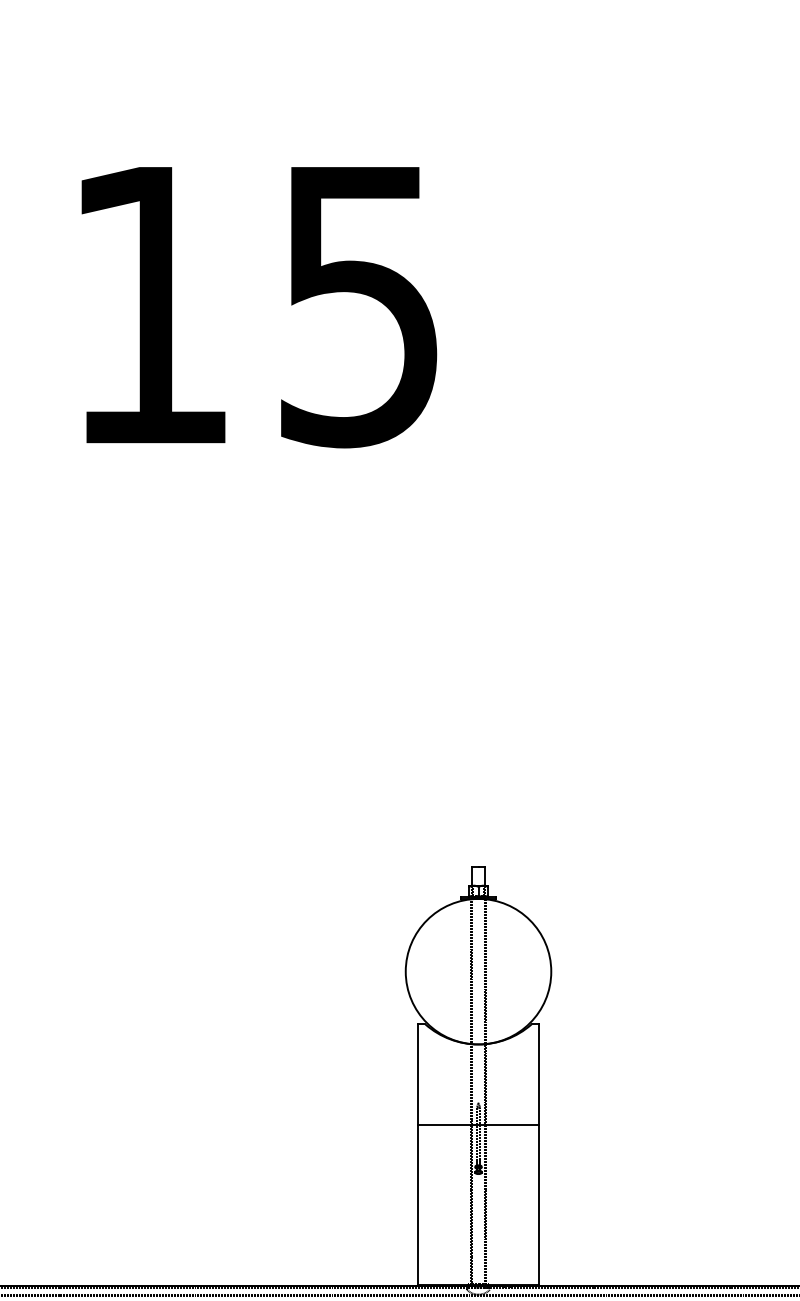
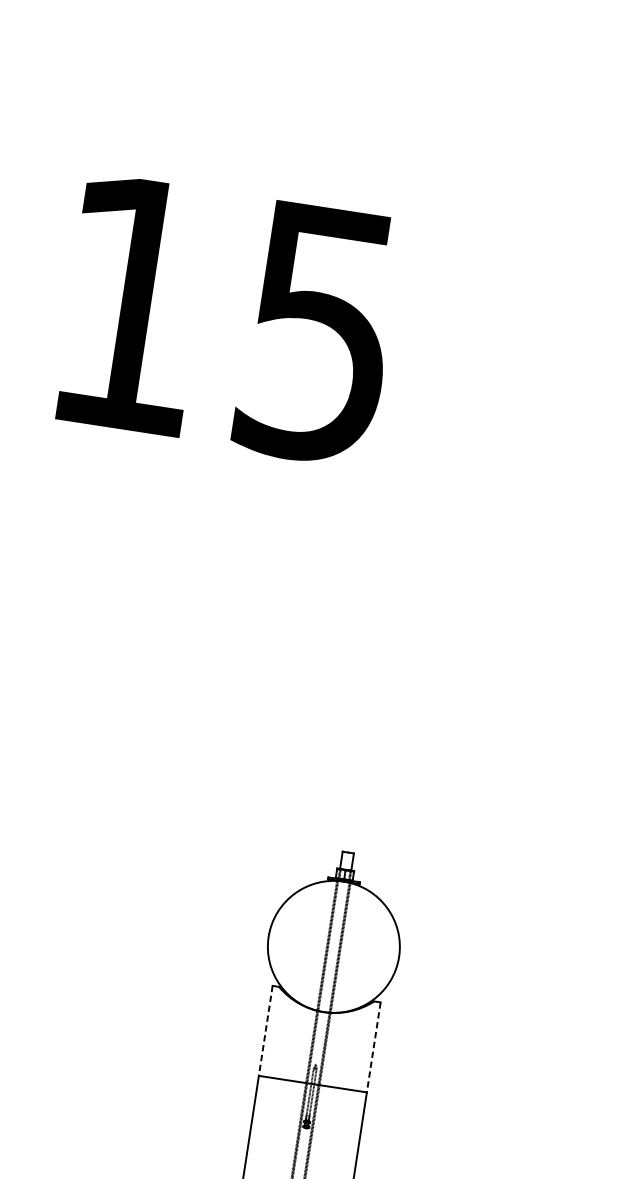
line: (418, 1075) -> (265, 1031), solid -> dashed
line: (538, 1075) -> (373, 1048), solid -> dashed

